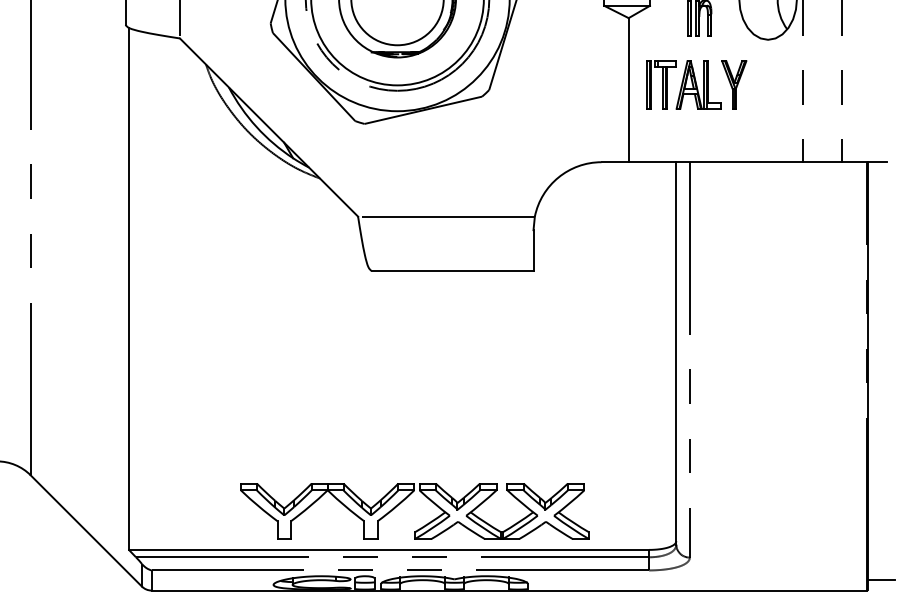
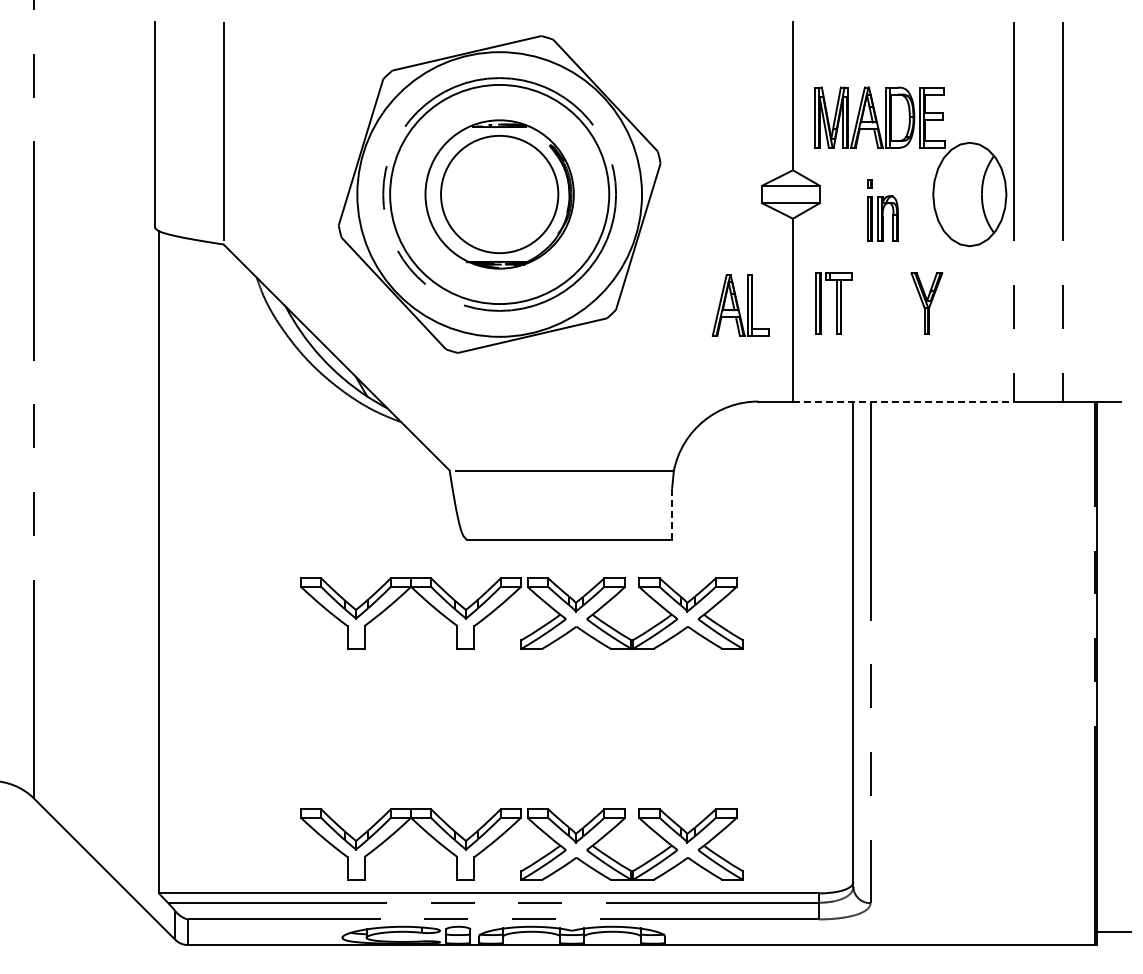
part: (698, 84) -> (740, 305), moved
line: (715, 162) -> (903, 401), solid -> dashed
line: (533, 250) -> (672, 513), solid -> dashed
part: (404, 318) -> (508, 599), added

